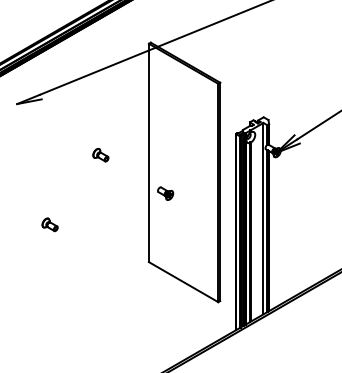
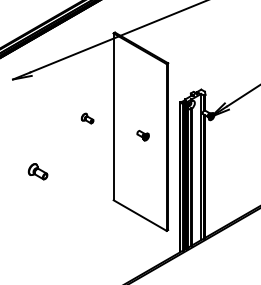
part: (100, 154) -> (87, 118), moved
part: (165, 193) -> (143, 135), moved
part: (49, 224) -> (37, 171), size x1.6

